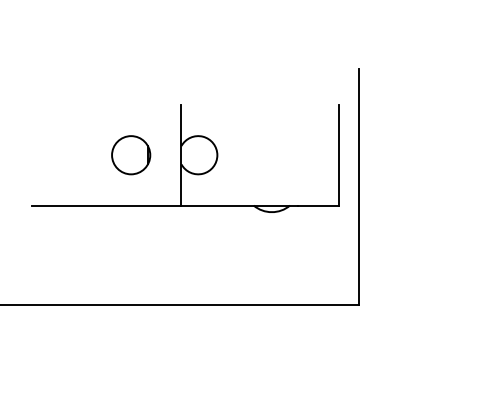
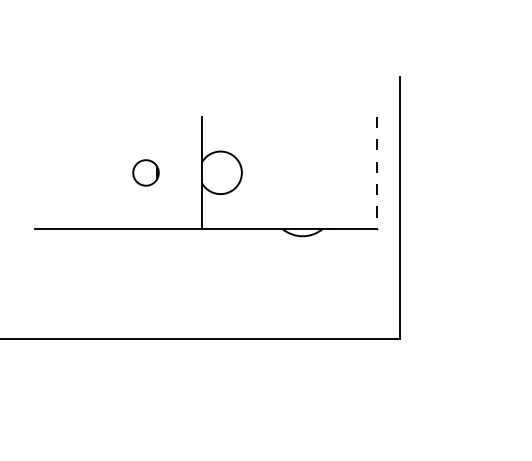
part: (131, 155) -> (146, 173), size x0.6
line: (338, 155) -> (376, 173), solid -> dashed

